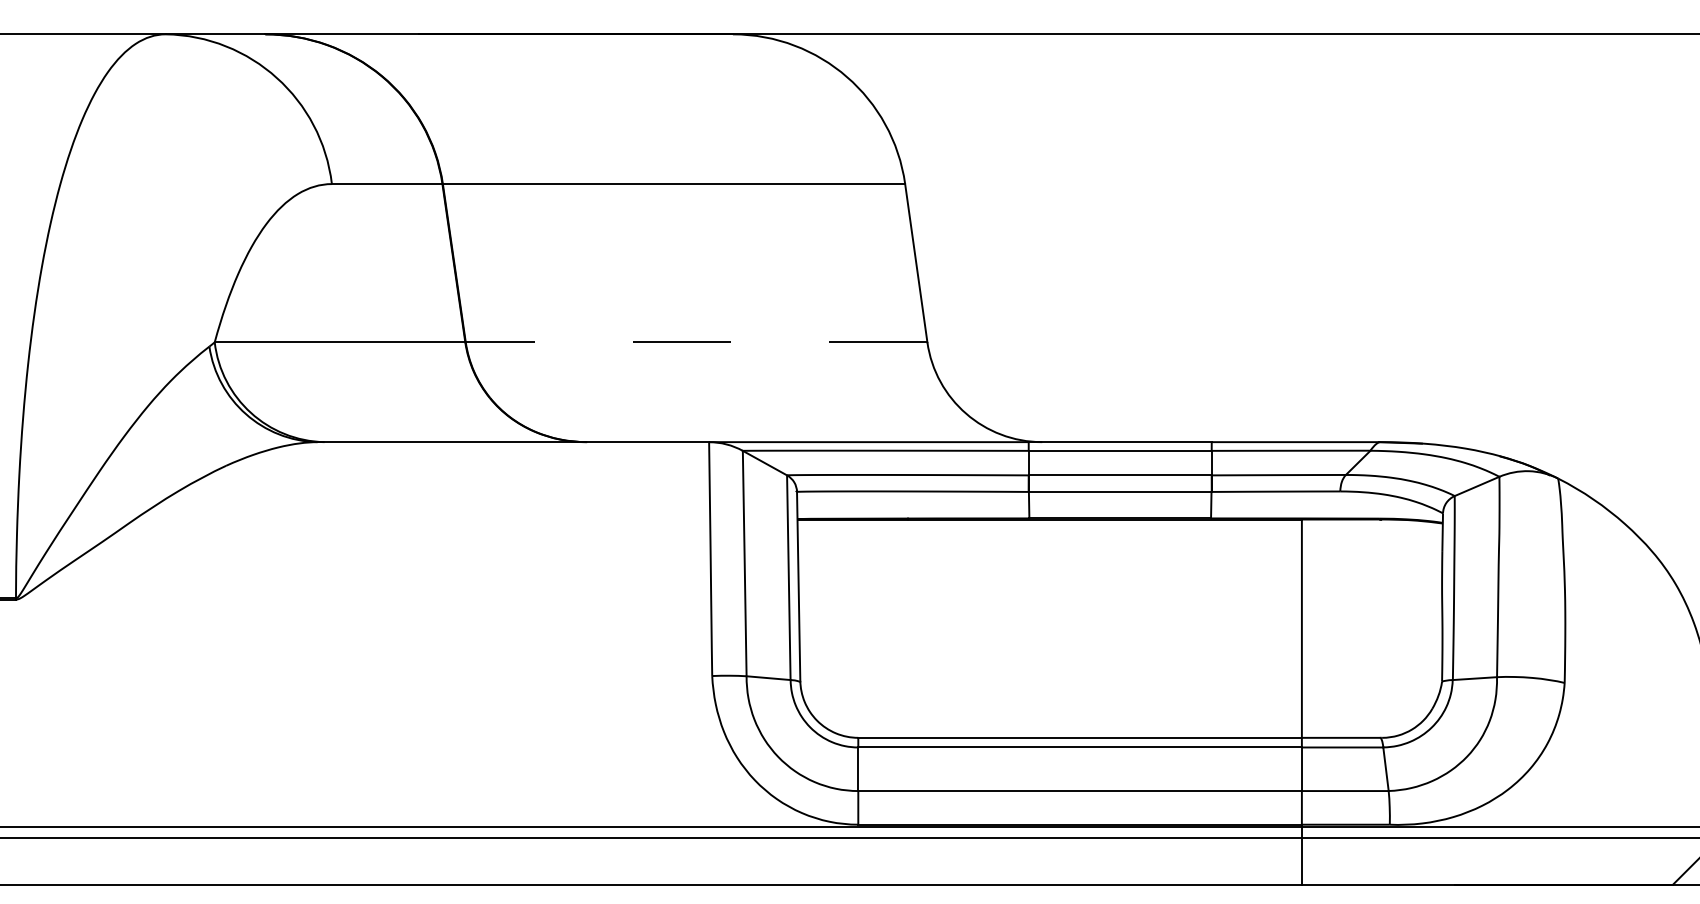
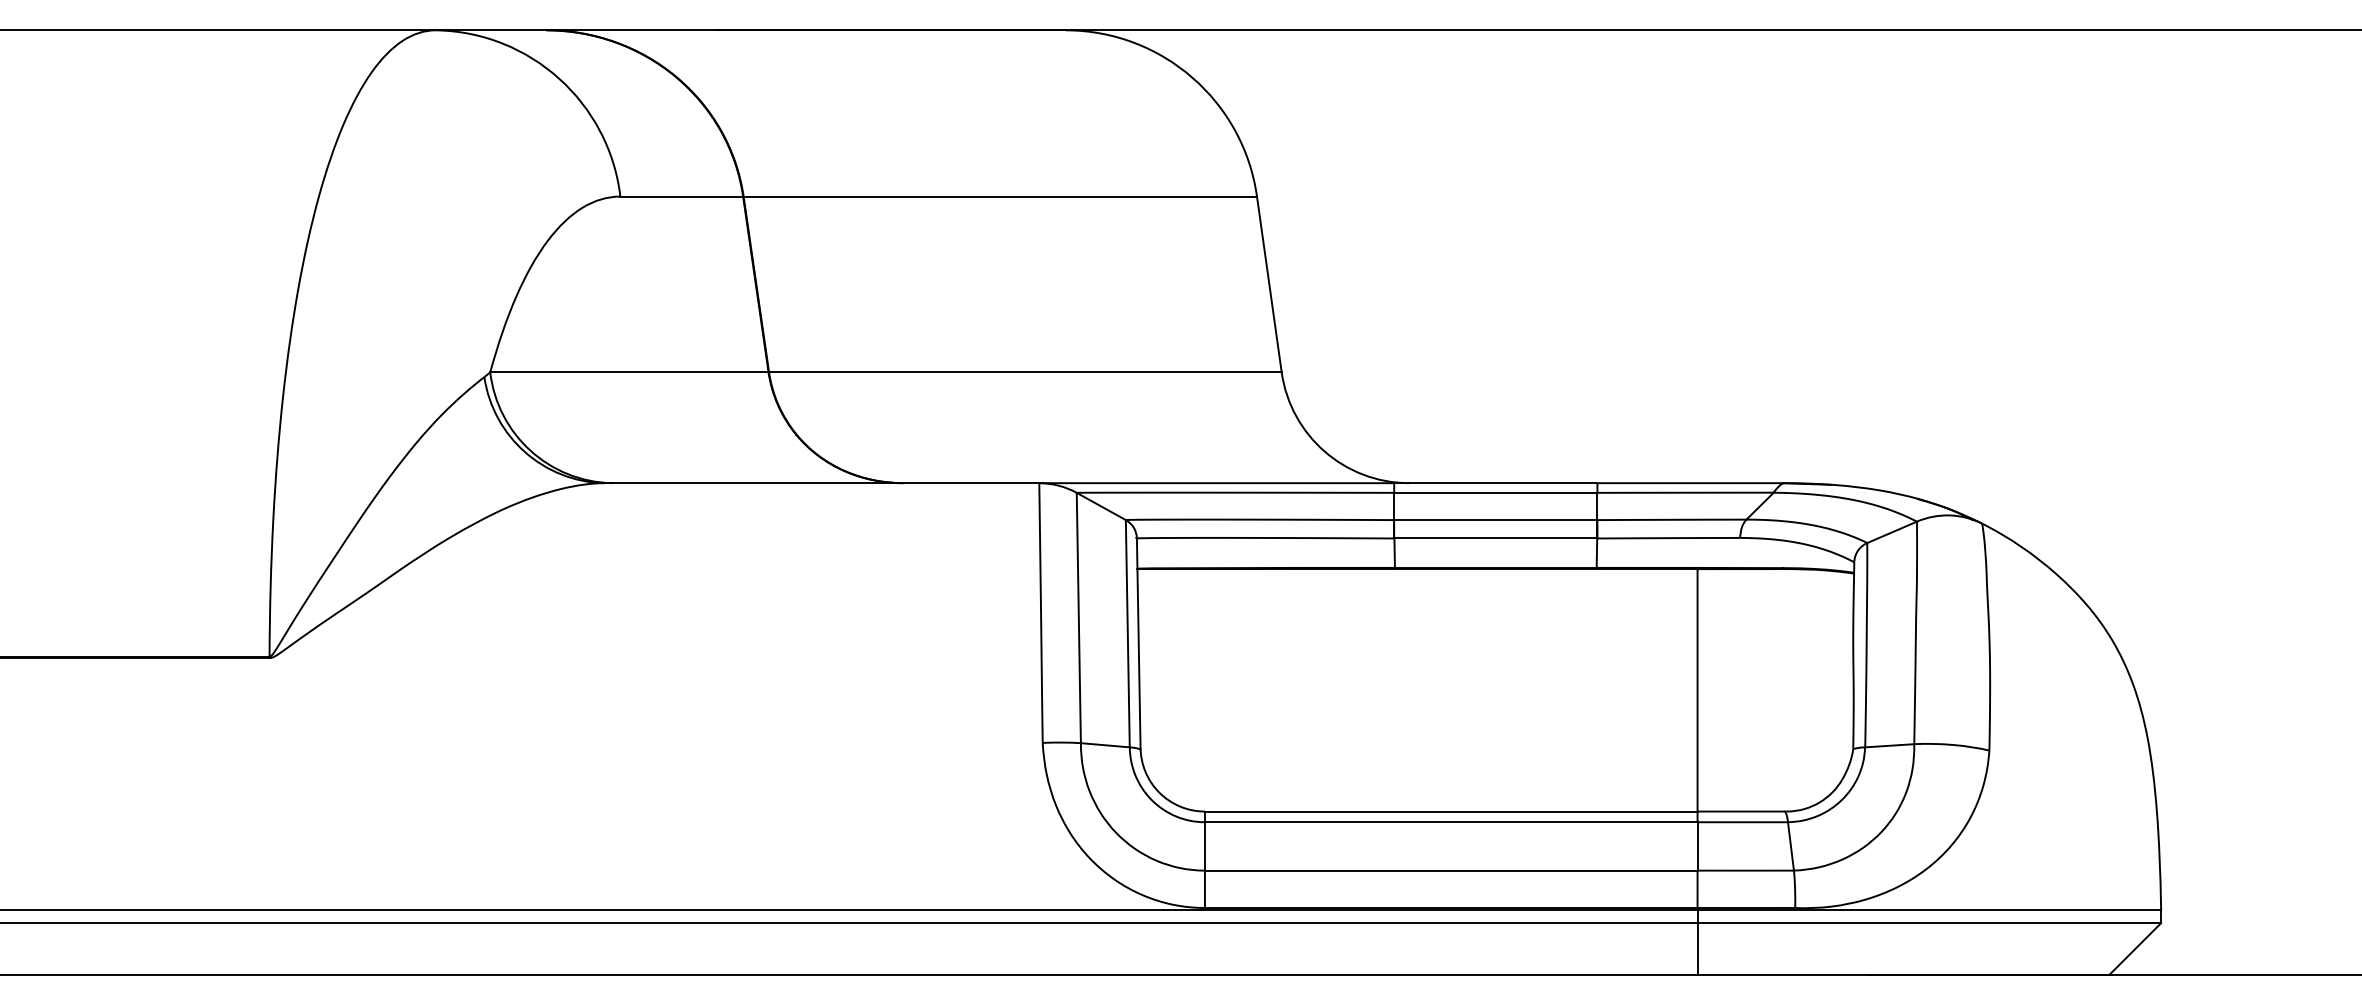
line: (695, 342) -> (1024, 372), dashed -> solid

